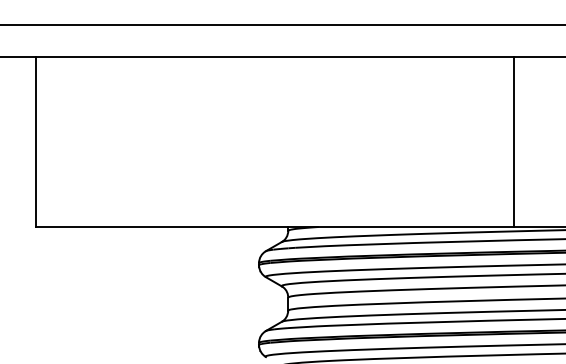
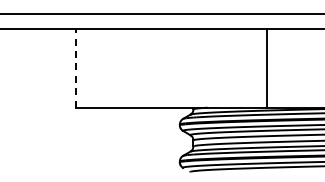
line: (35, 140) -> (76, 67), solid -> dashed
line: (514, 140) -> (267, 67), moved

